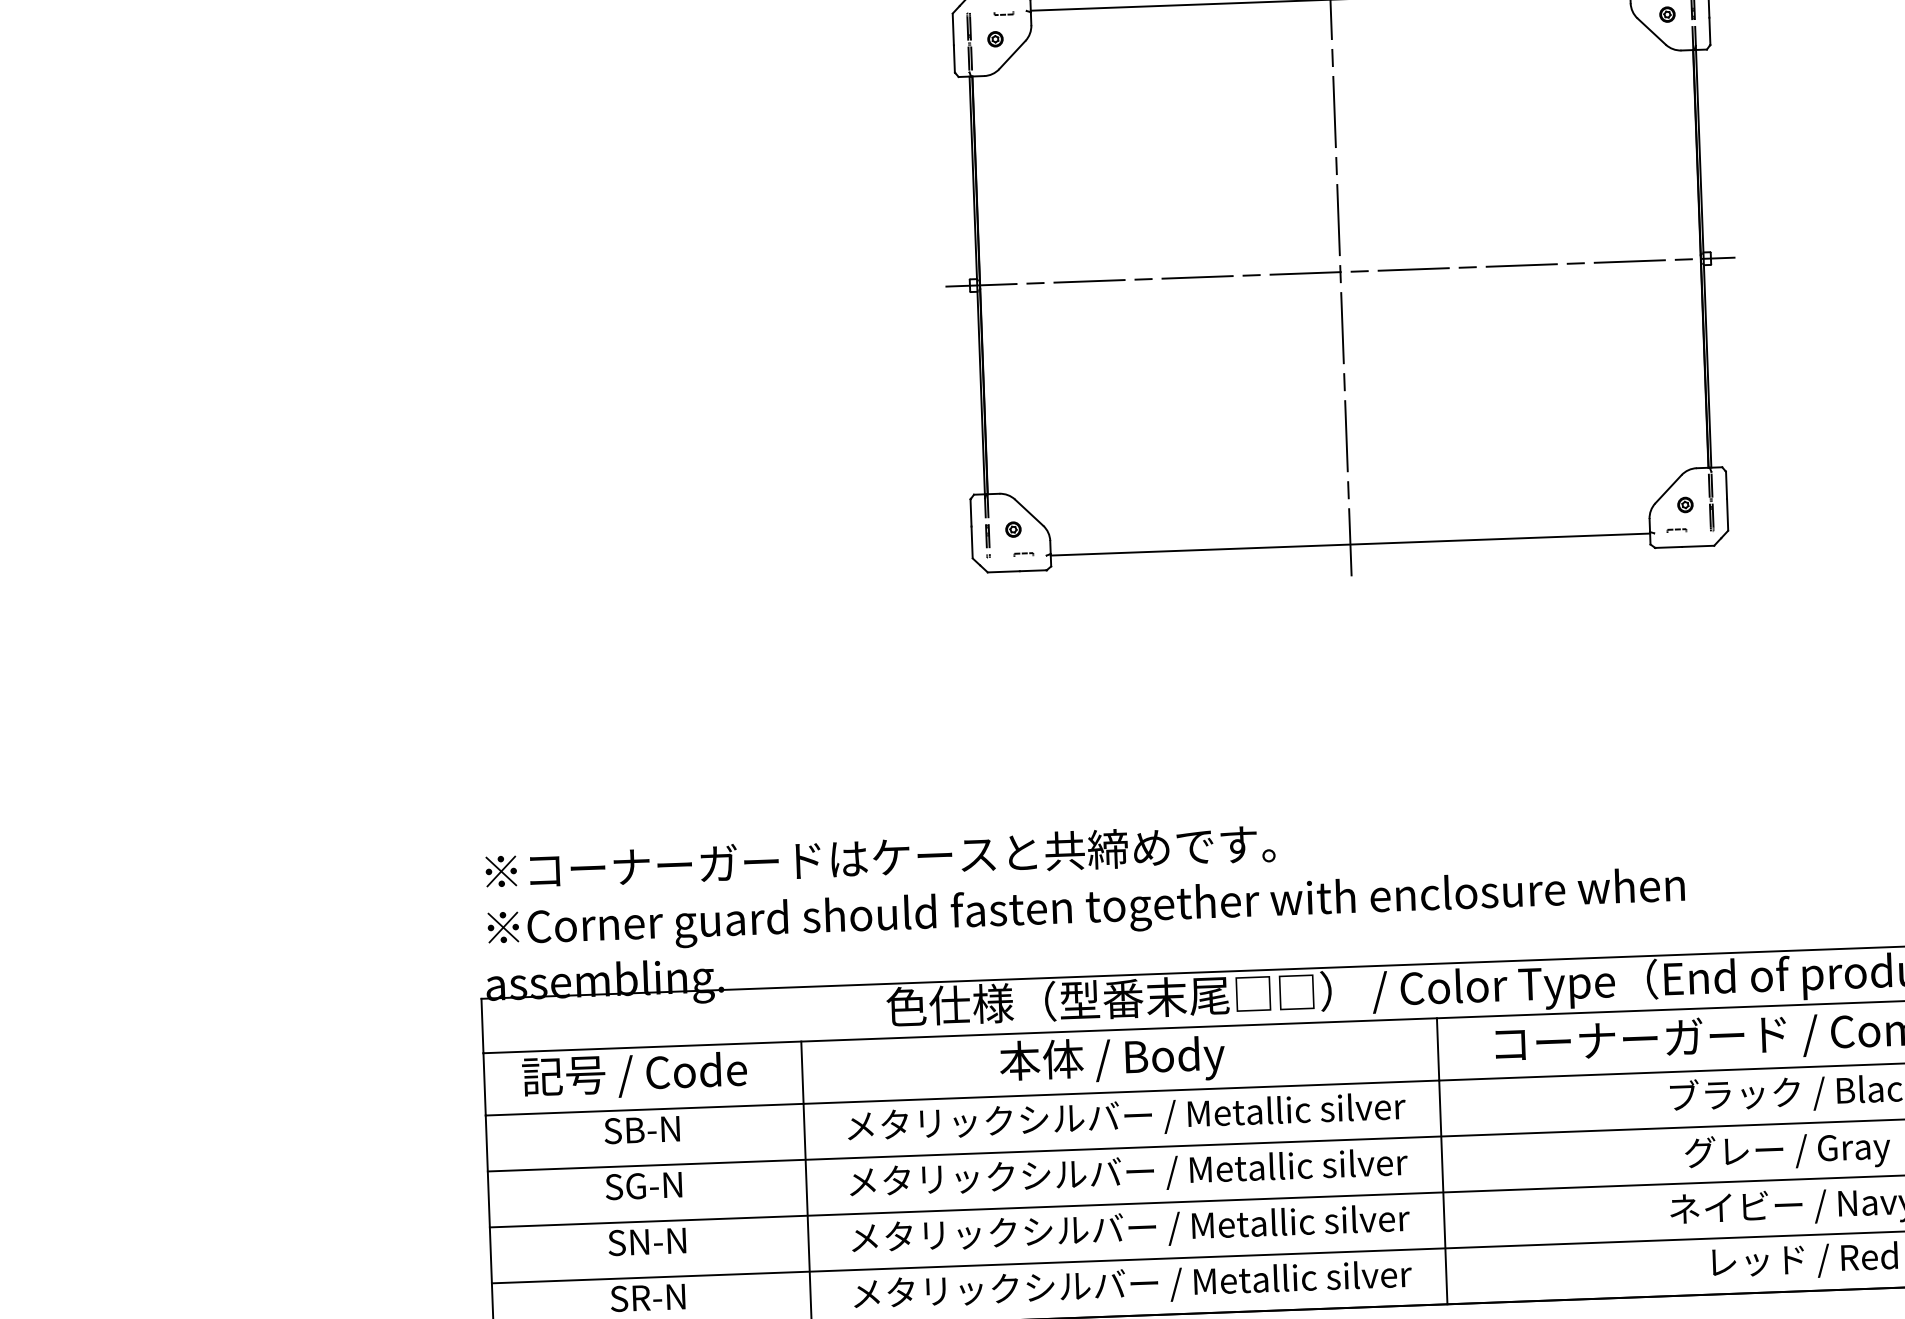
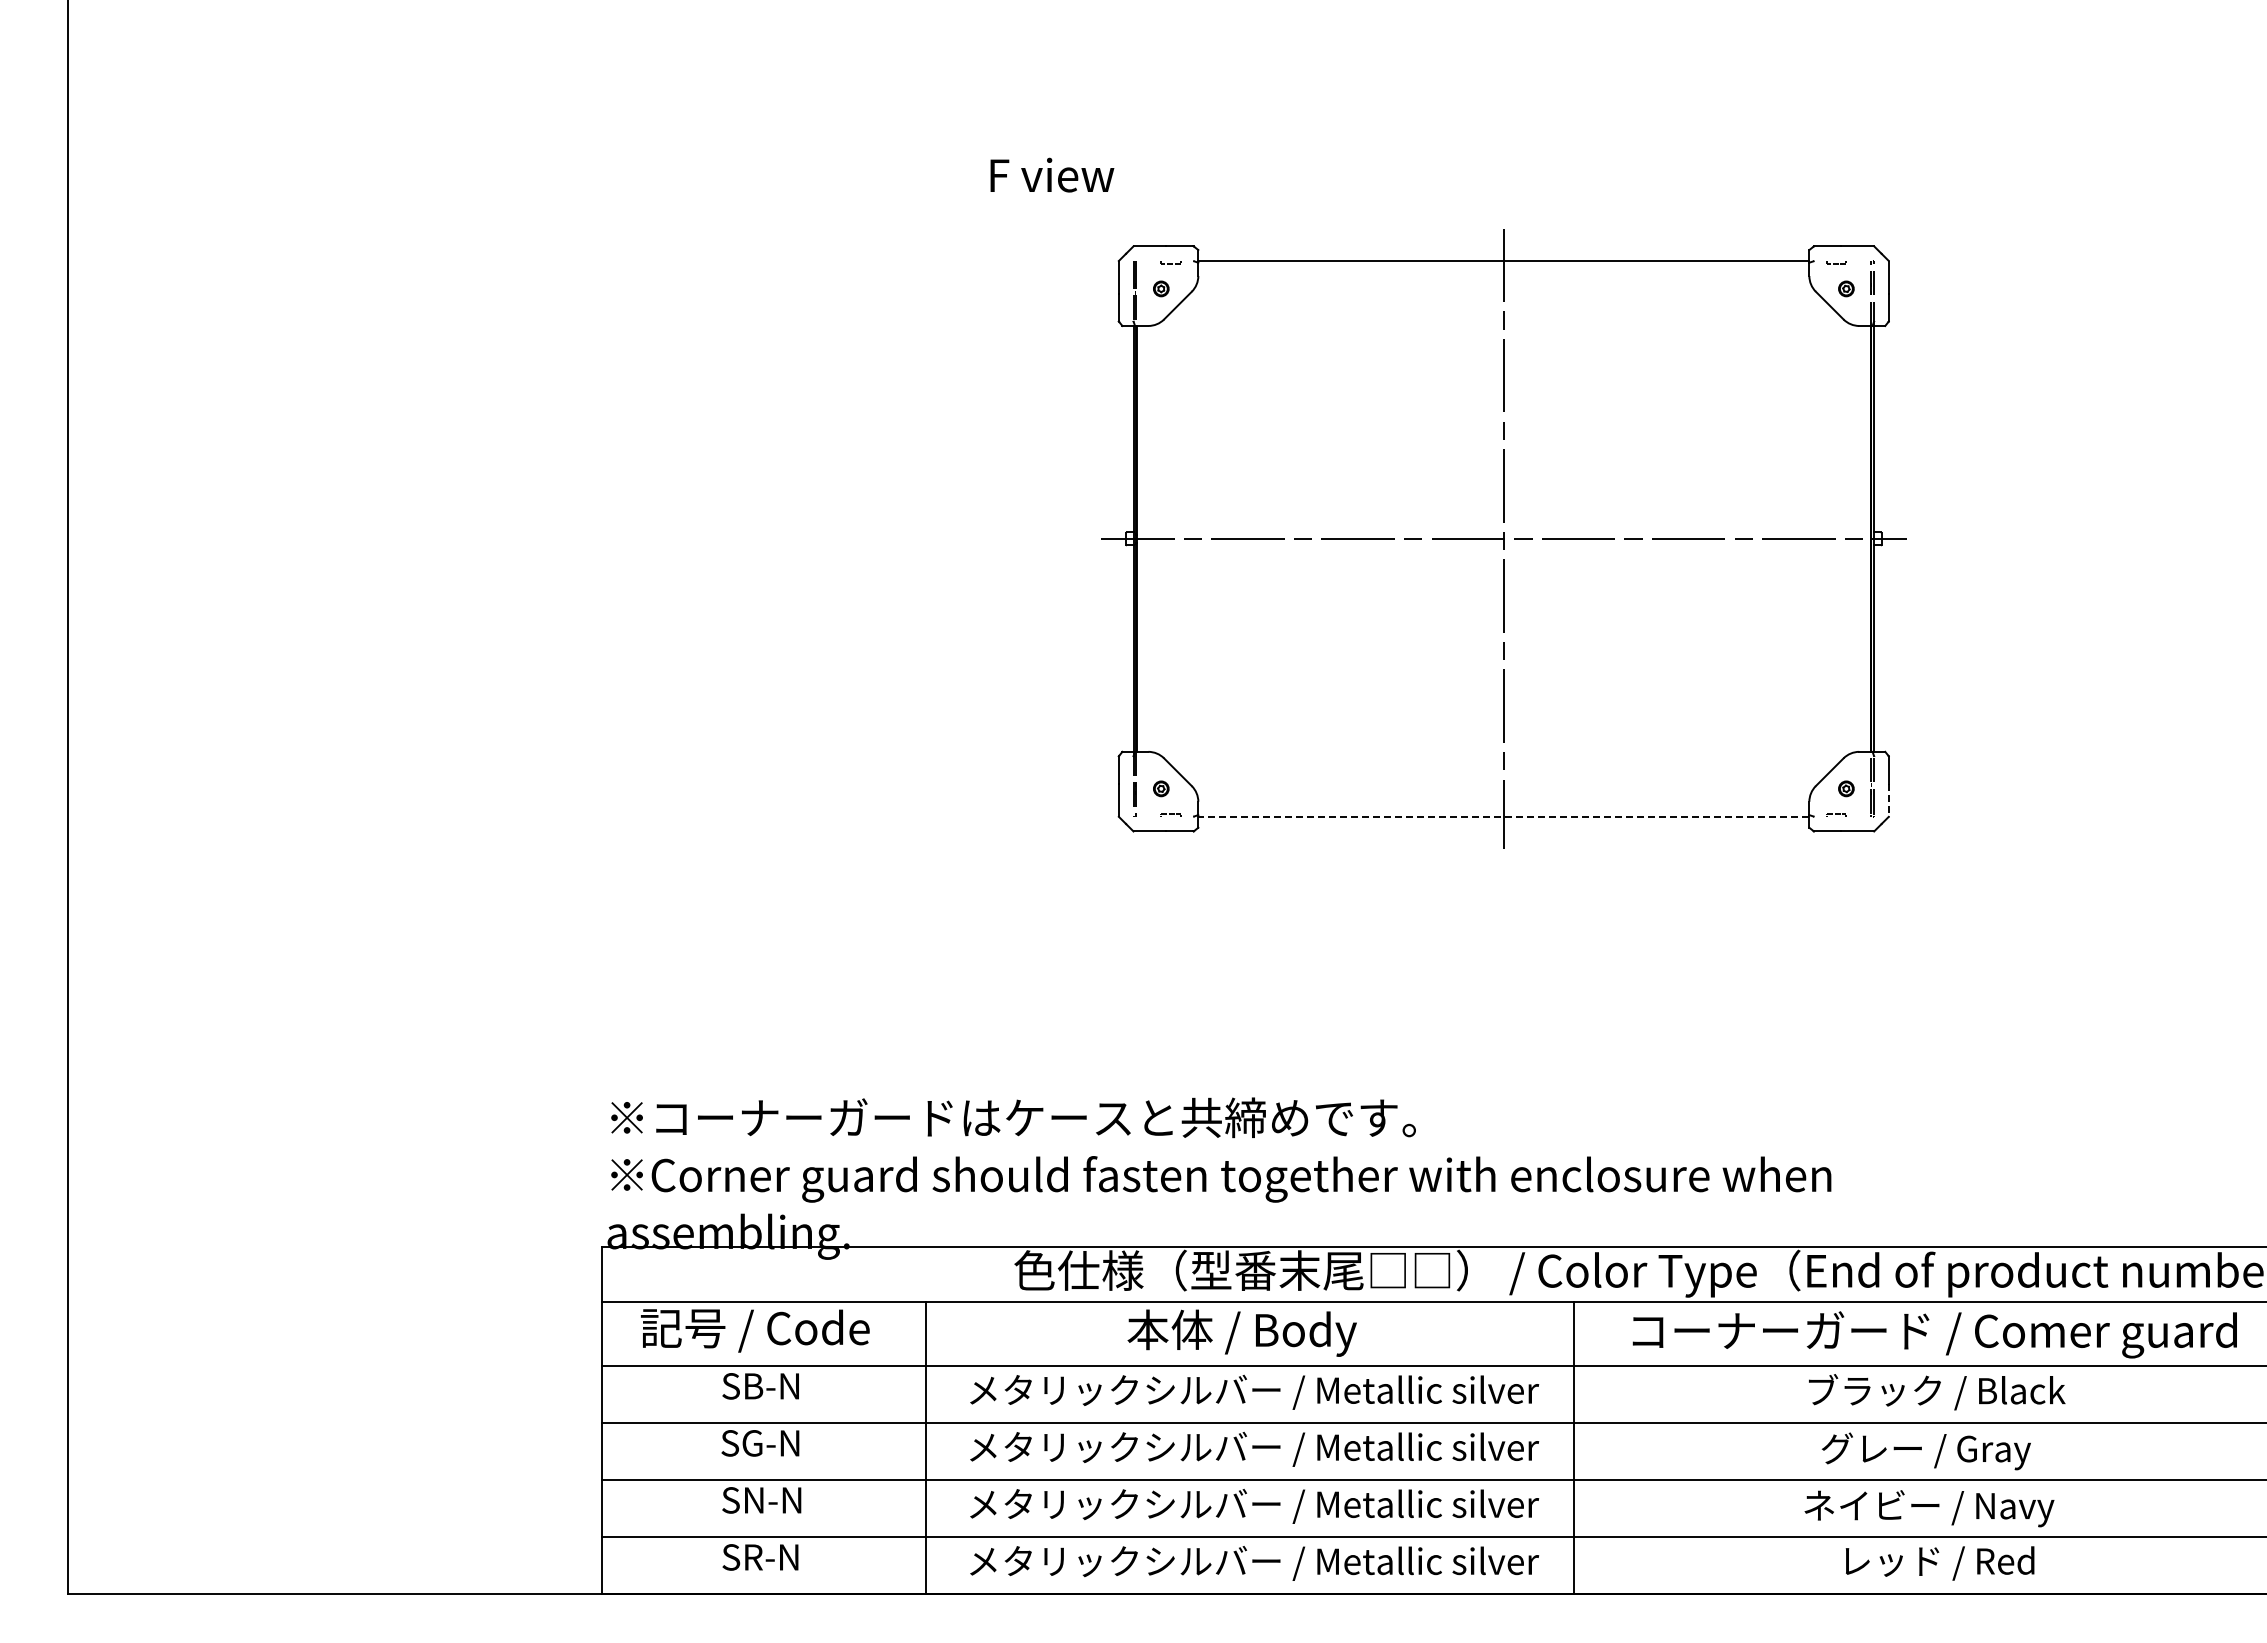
line: (1727, 514) -> (1888, 800), solid -> dashed
line: (1350, 544) -> (1503, 816), solid -> dashed

